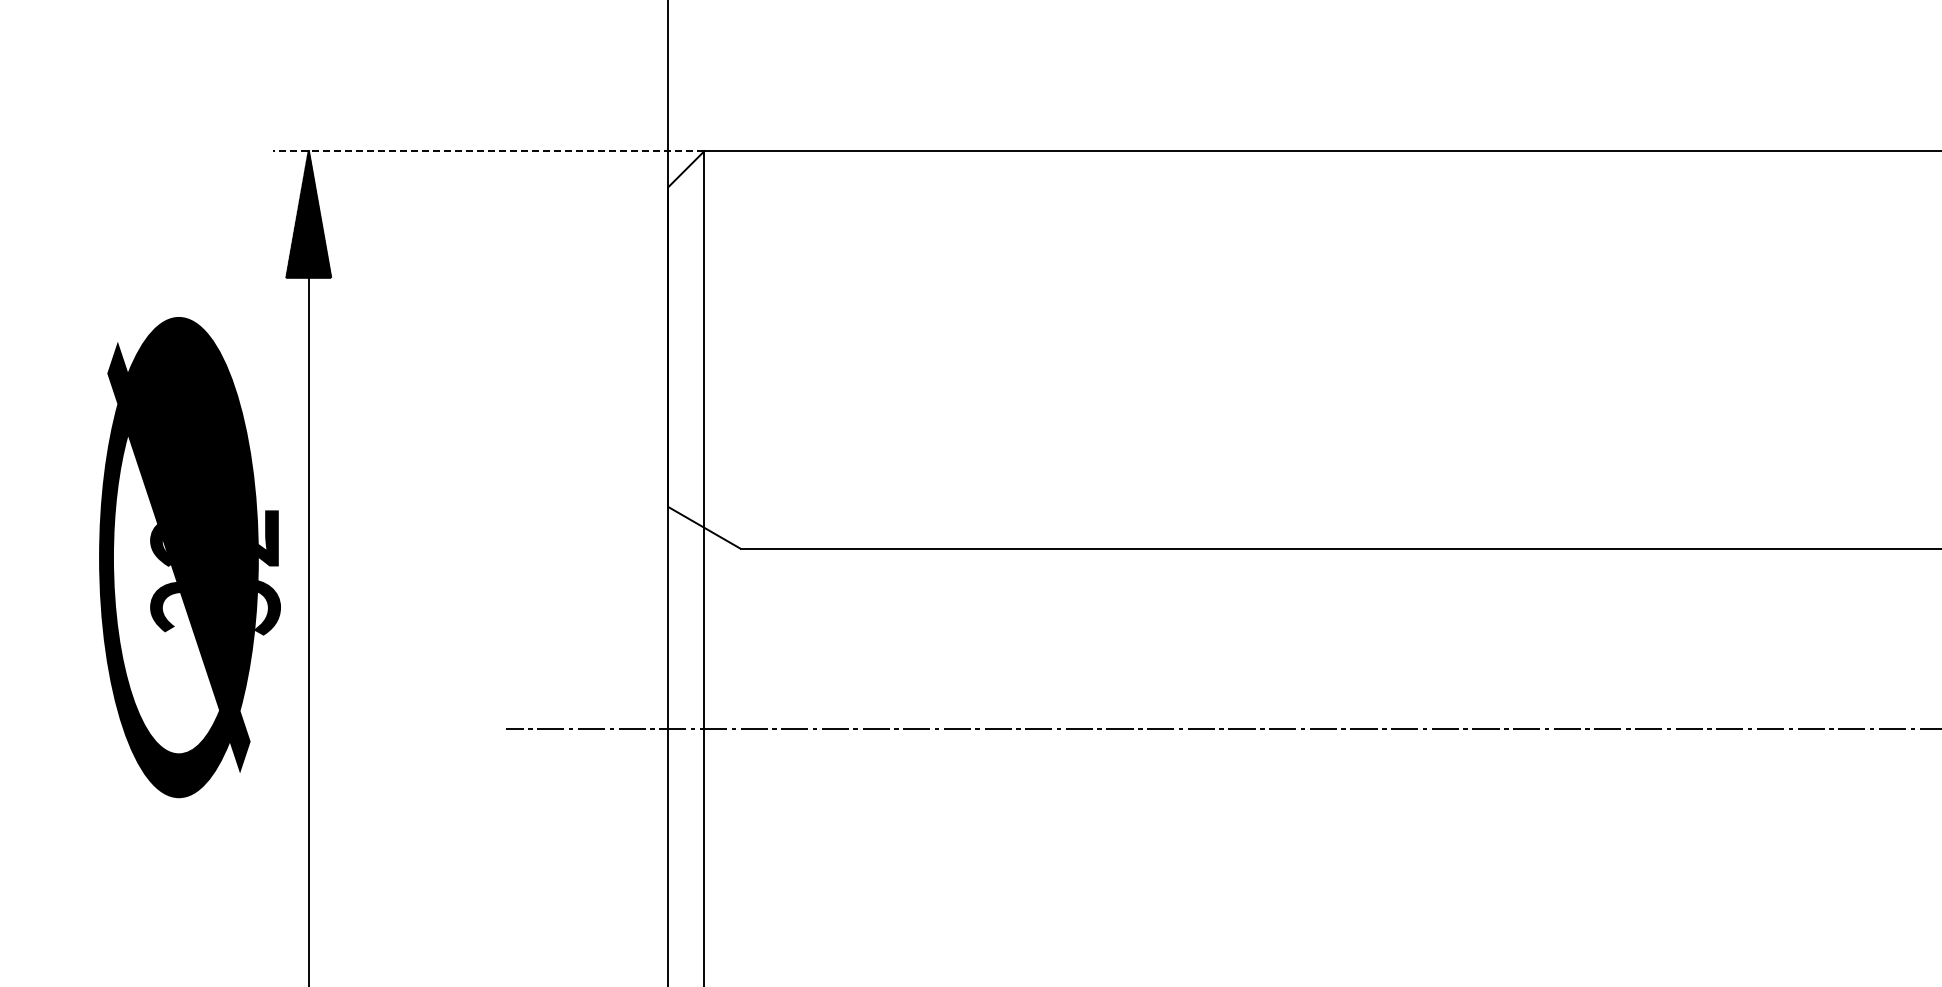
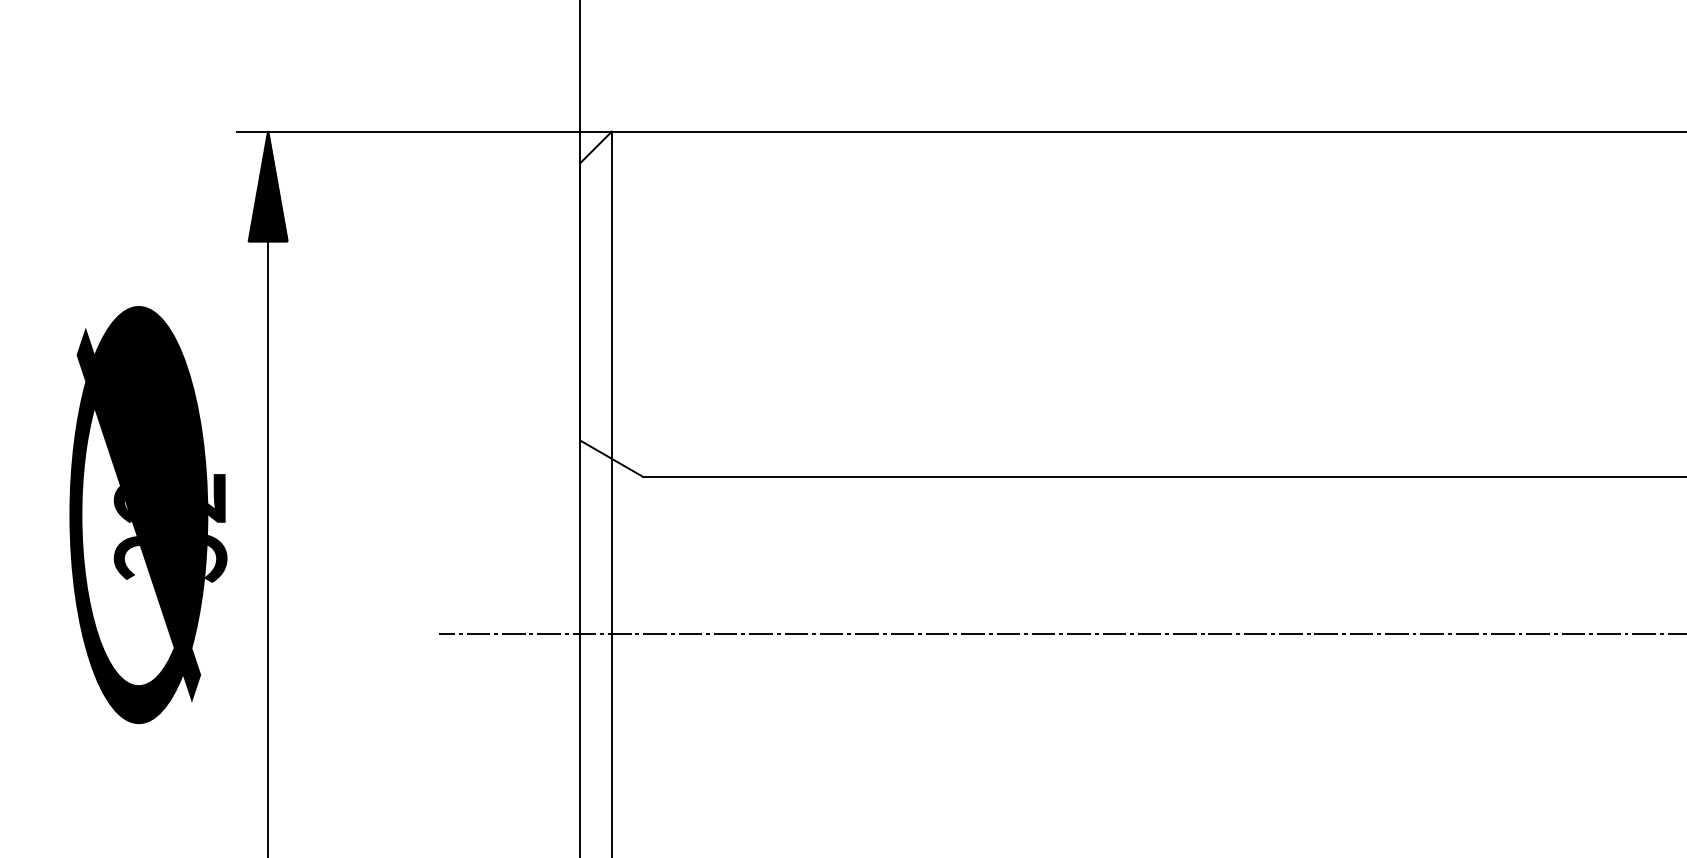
line: (488, 151) -> (424, 131), dashed -> solid
text: (189, 557) -> (148, 515), moved

